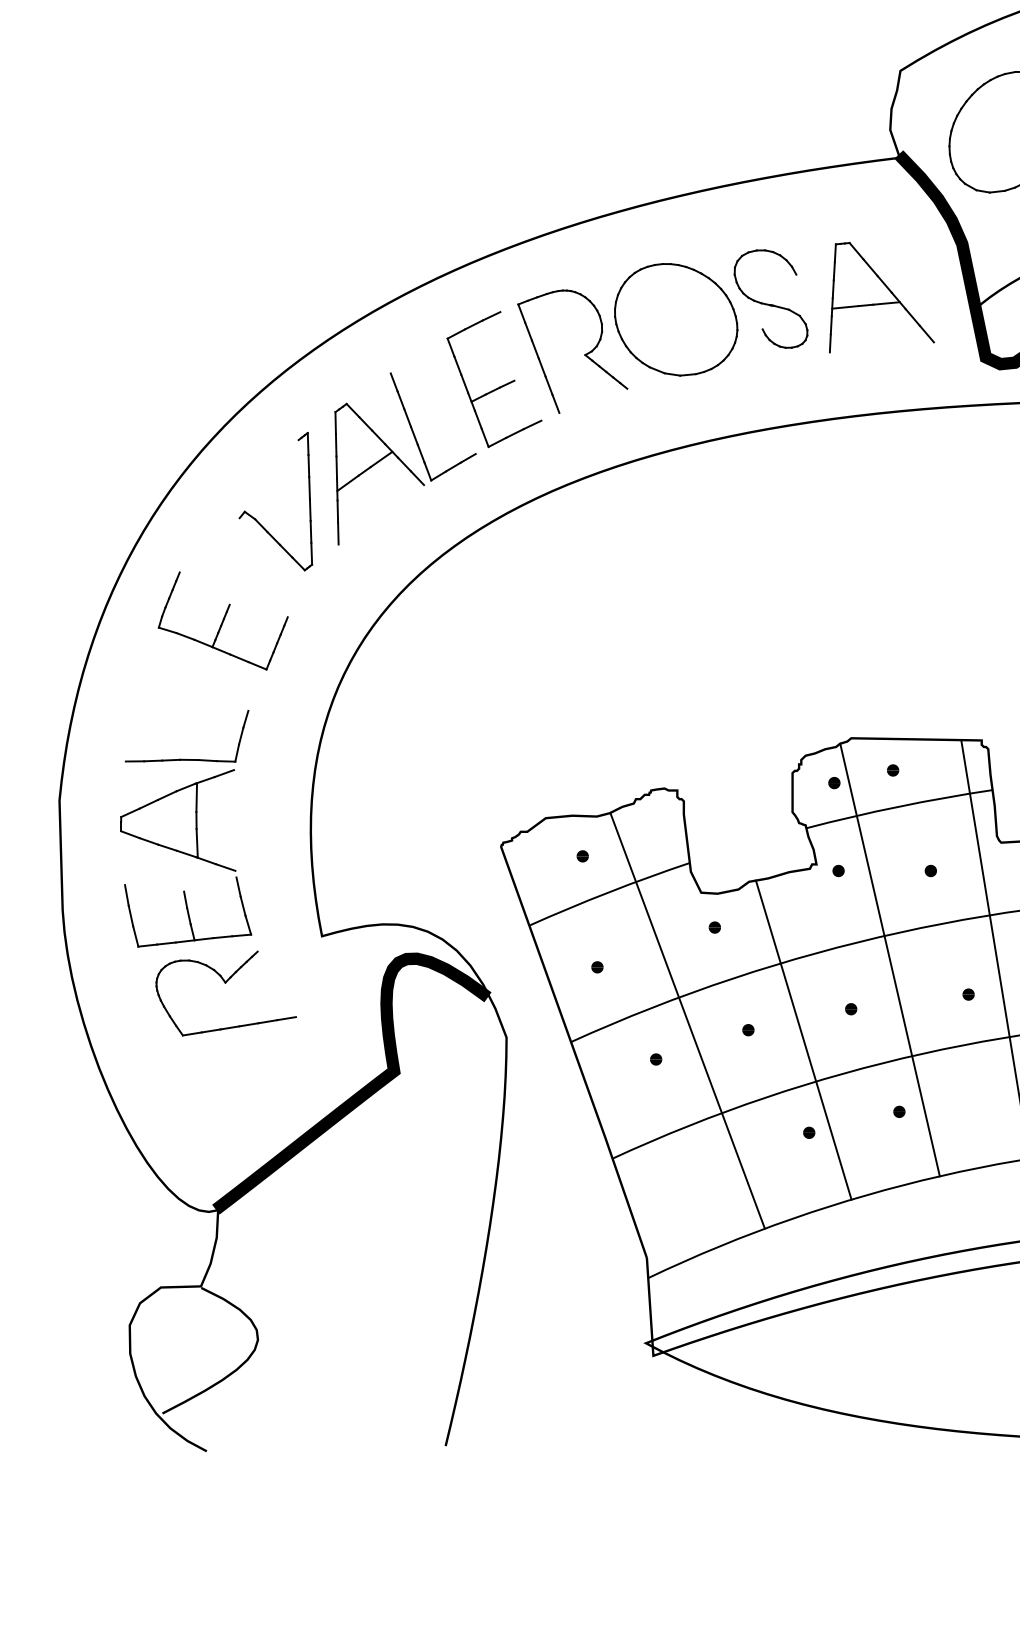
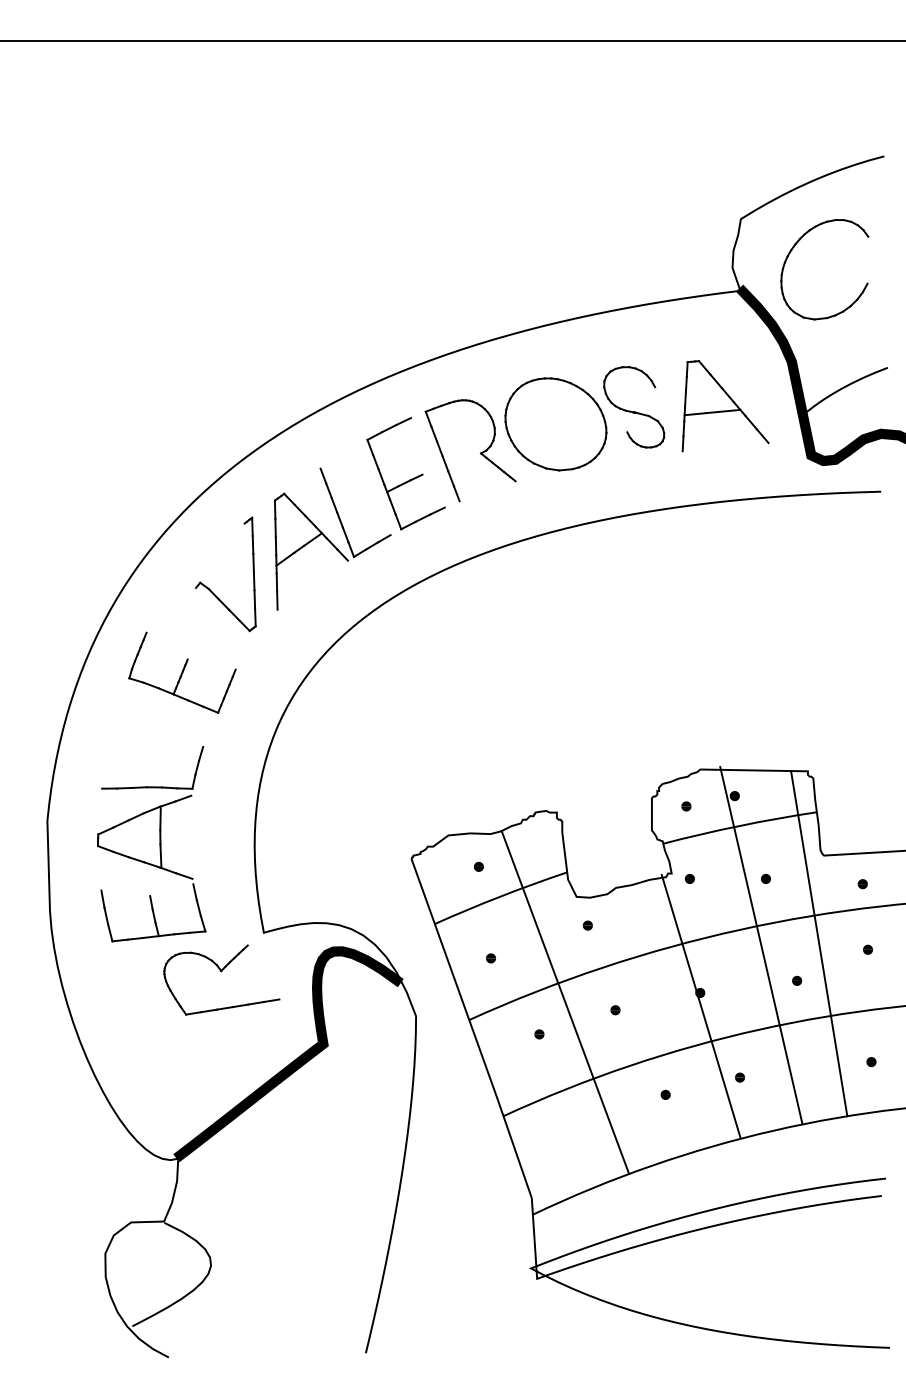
line: (890, 960) -> (761, 945), moved
part: (225, 984) -> (221, 972), moved
line: (802, 1040) -> (700, 1006), moved

